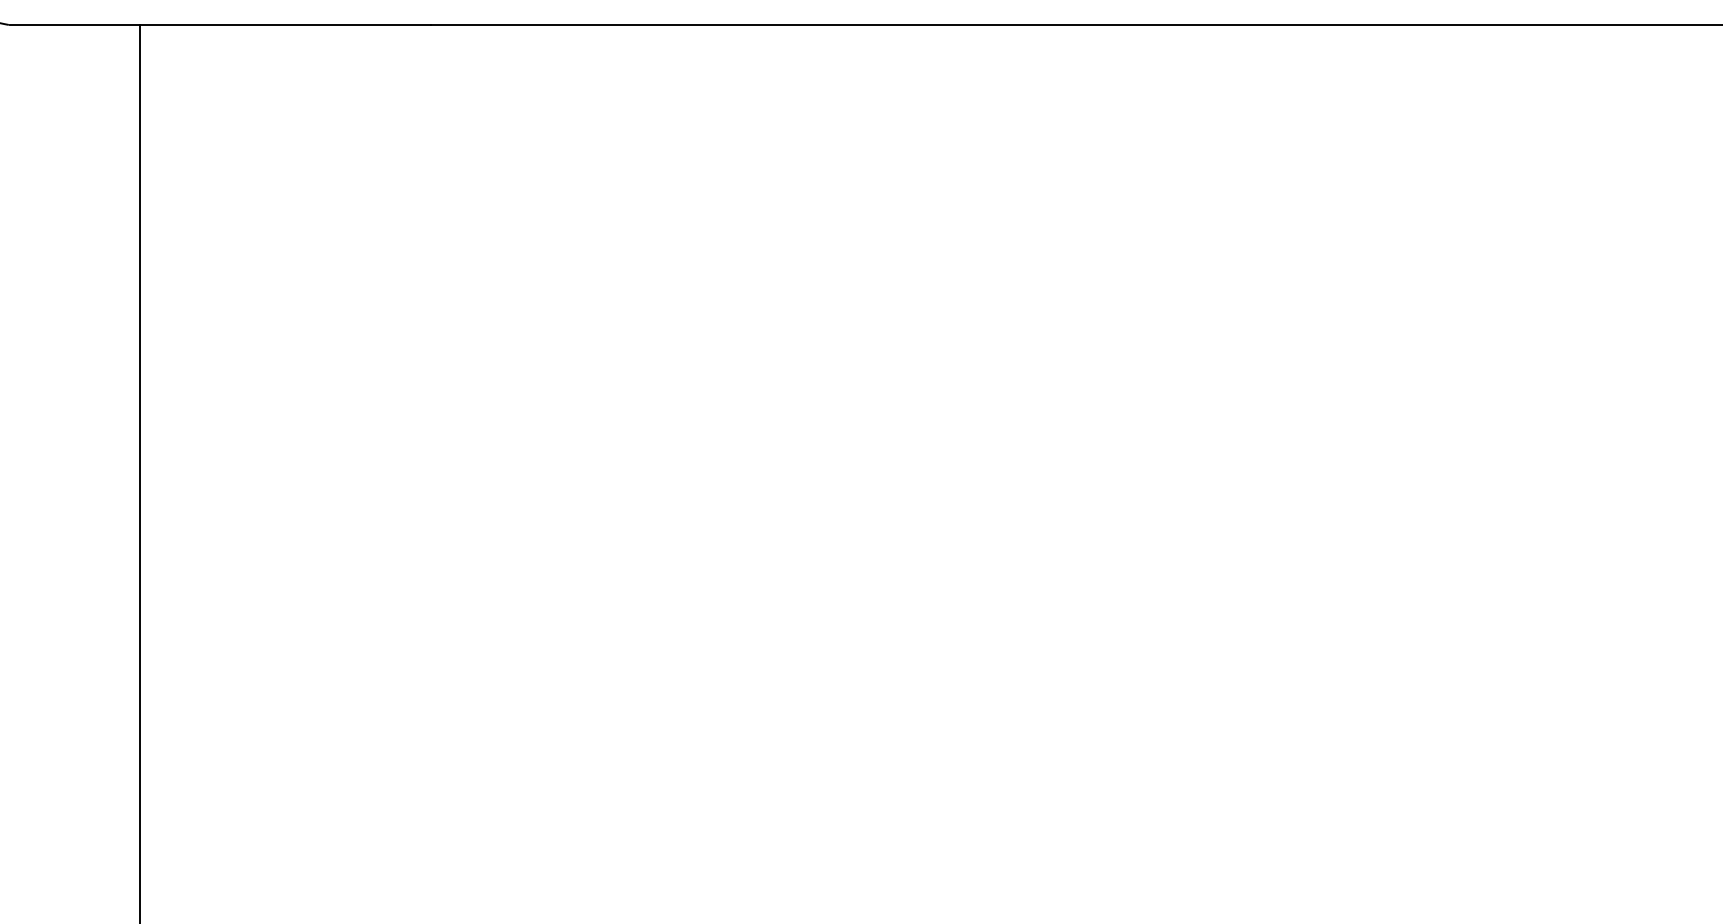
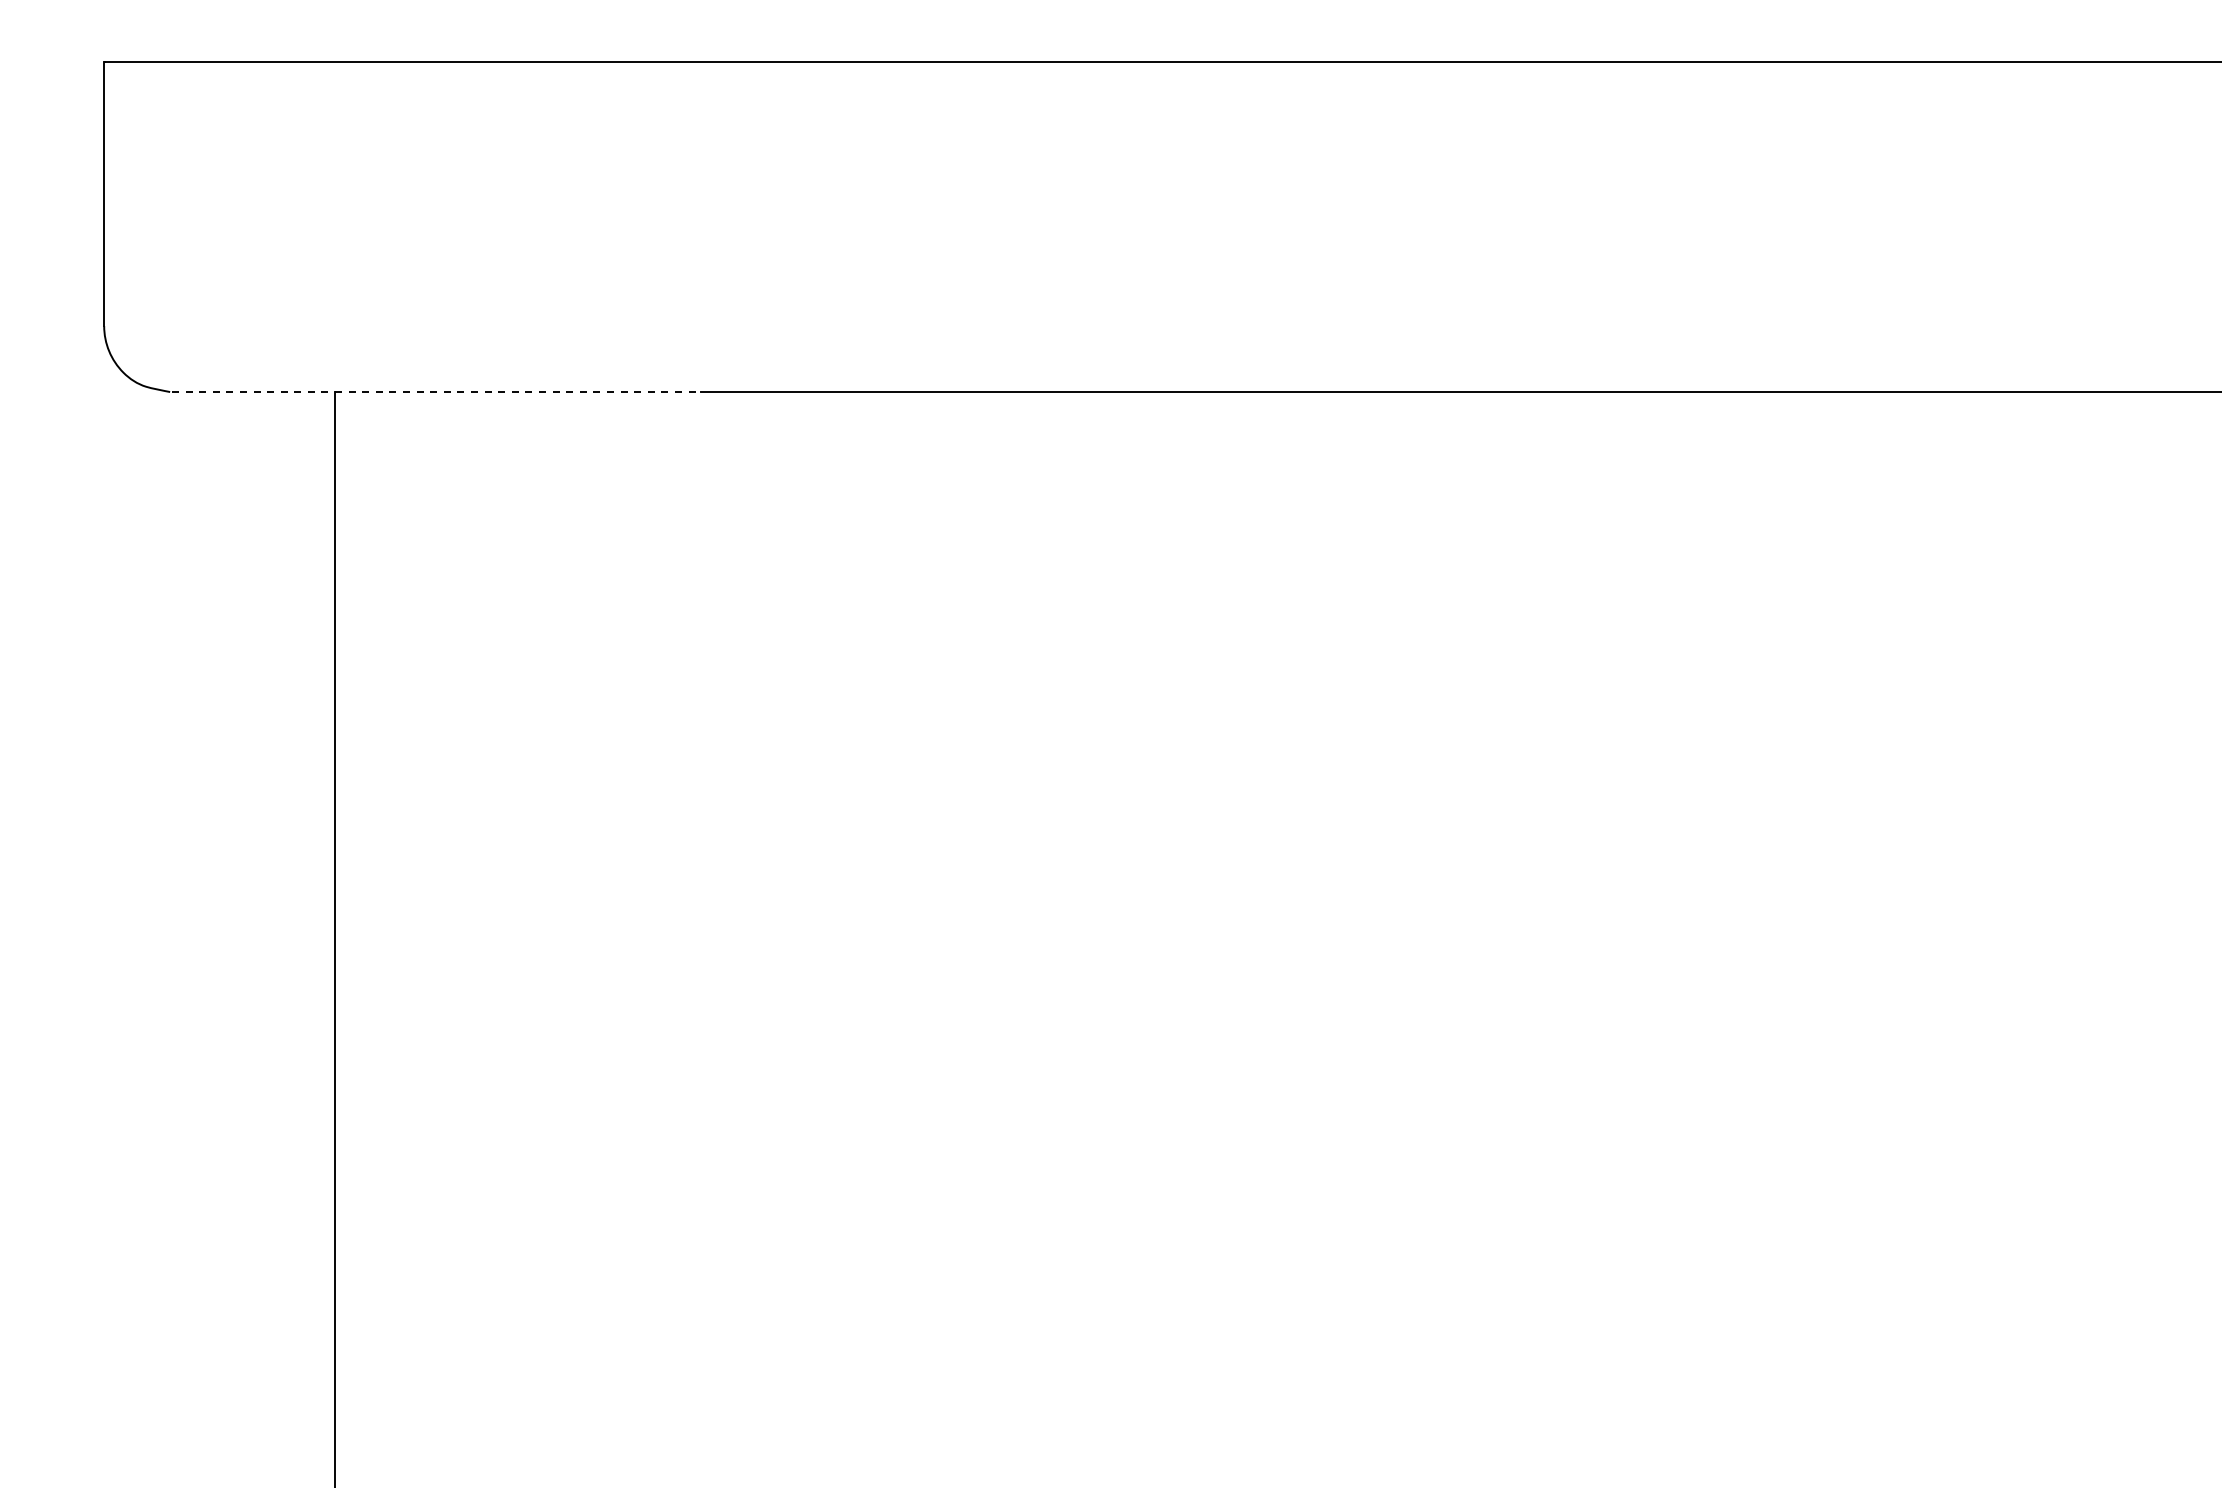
line: (220, 25) -> (436, 392), solid -> dashed

